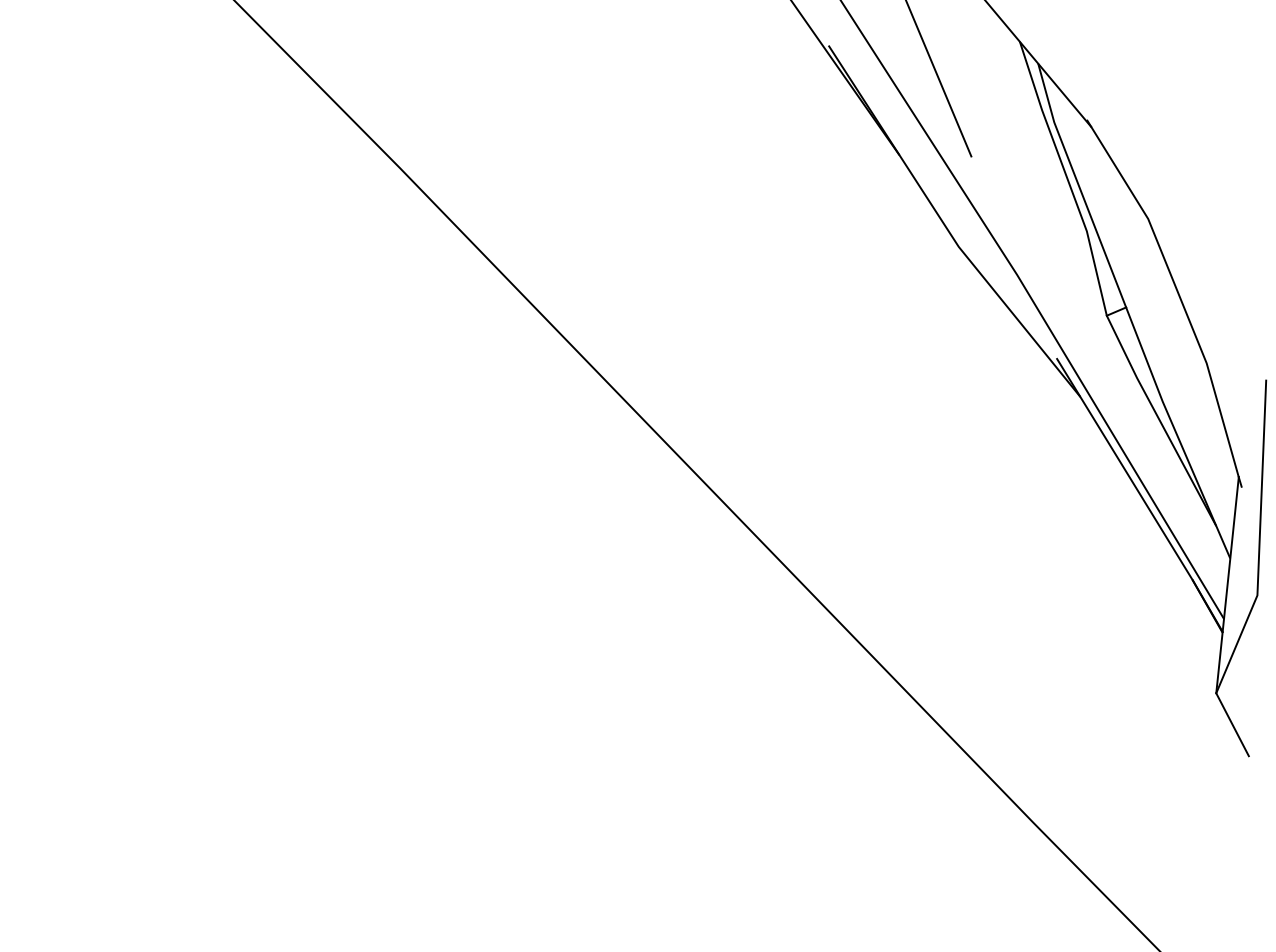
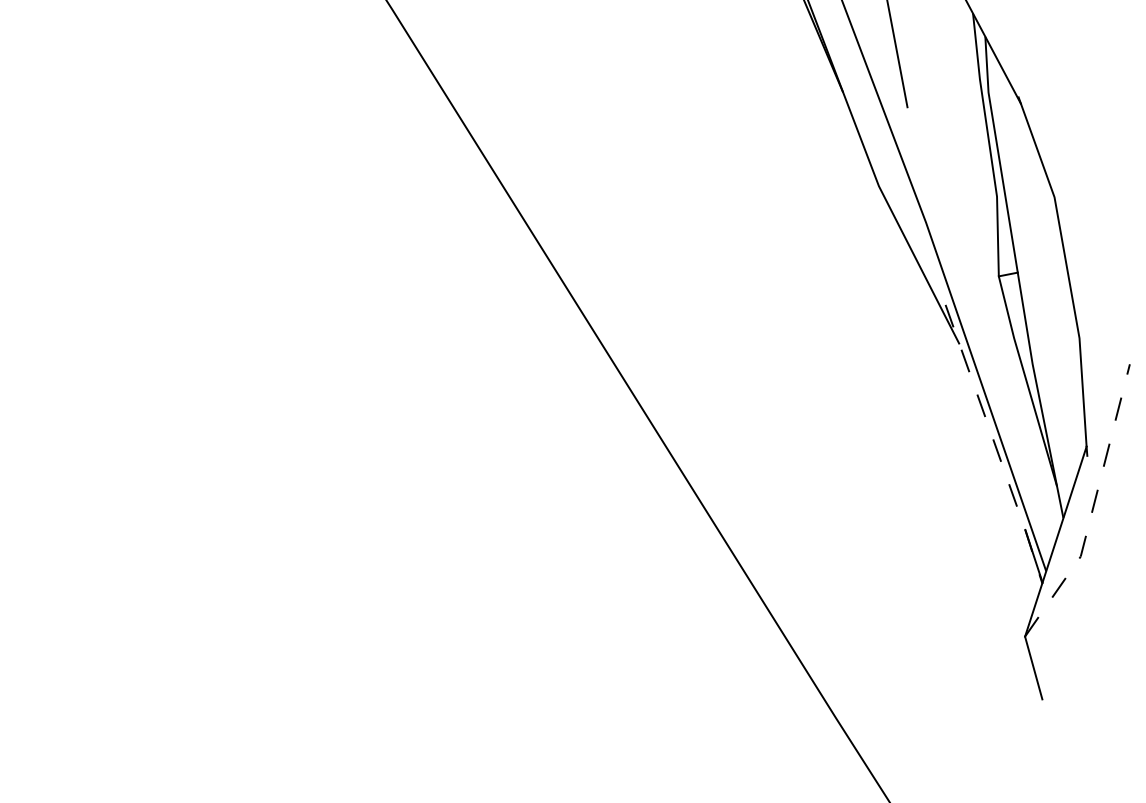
line: (1141, 495) -> (995, 444), solid -> dashed
line: (1259, 541) -> (1092, 508), solid -> dashed

